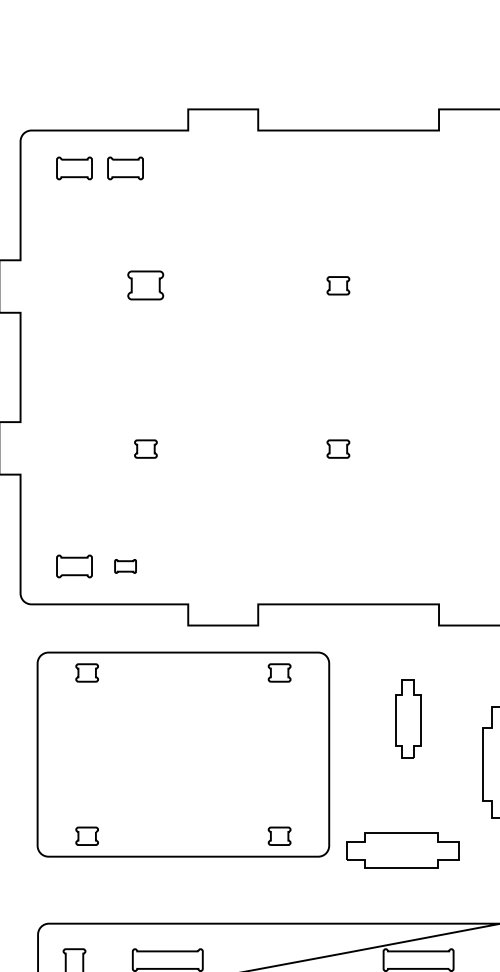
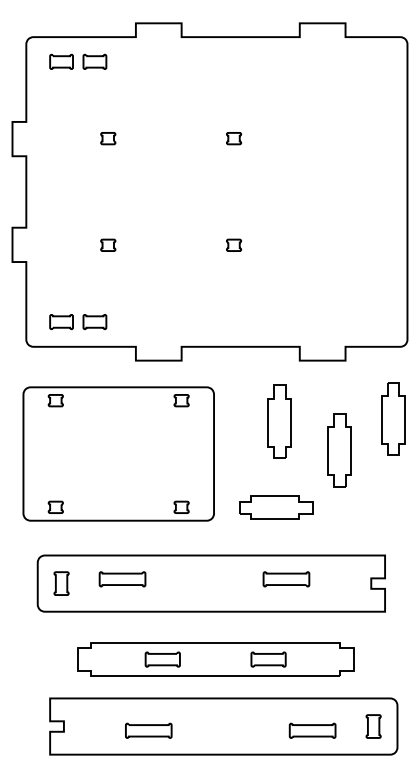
part: (146, 285) -> (108, 138), size x0.62
part: (124, 565) -> (94, 321), size x1.67
part: (407, 718) -> (279, 421), size x1.43
part: (183, 753) -> (118, 453), moved

